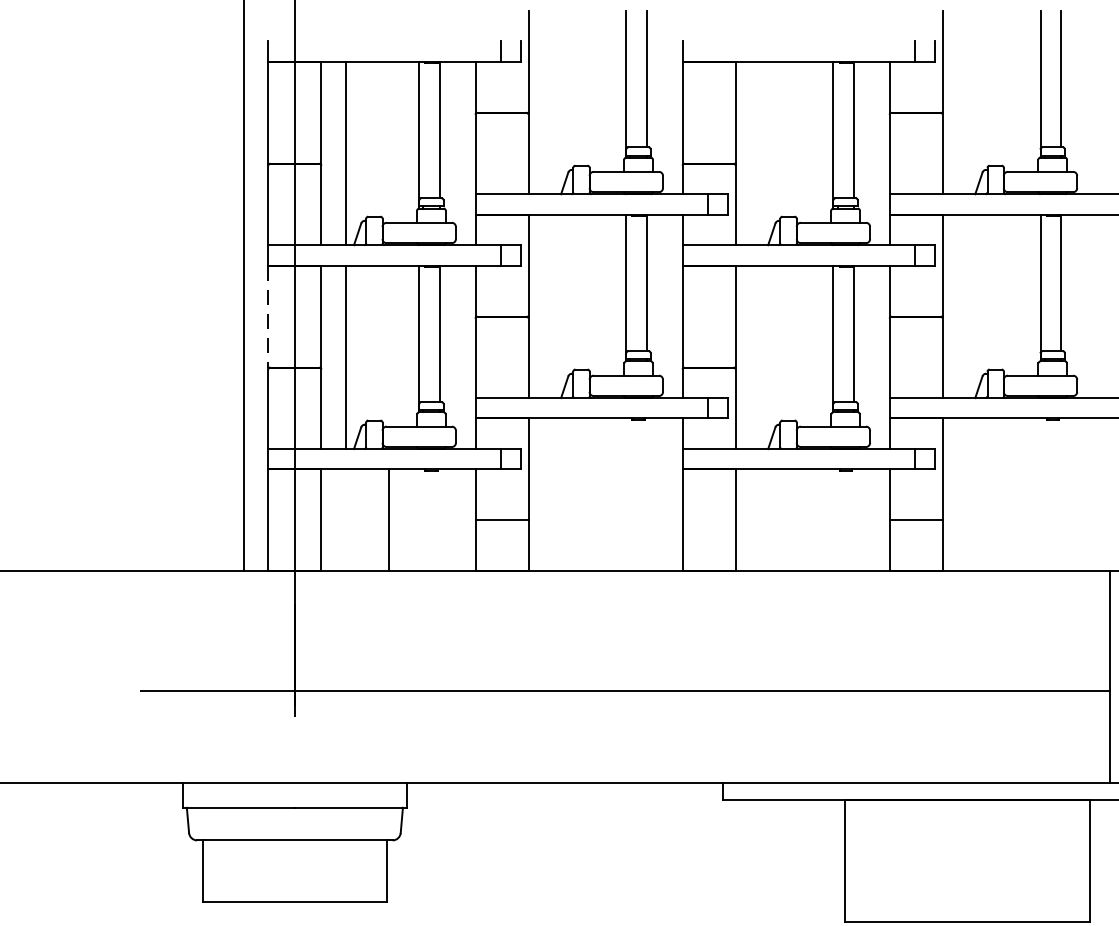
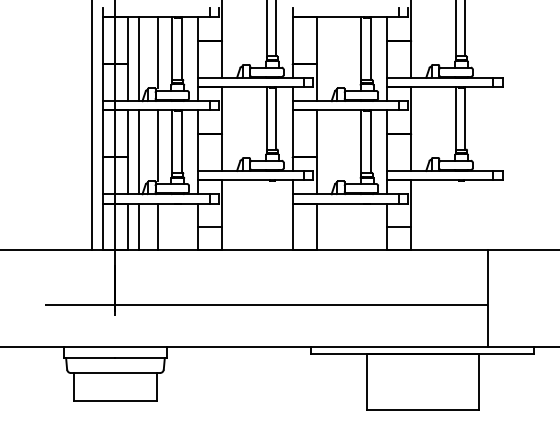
line: (389, 138) -> (158, 52), added
line: (268, 318) -> (103, 134), dashed -> solid
line: (389, 342) -> (158, 145), added
line: (345, 519) -> (138, 226), added

